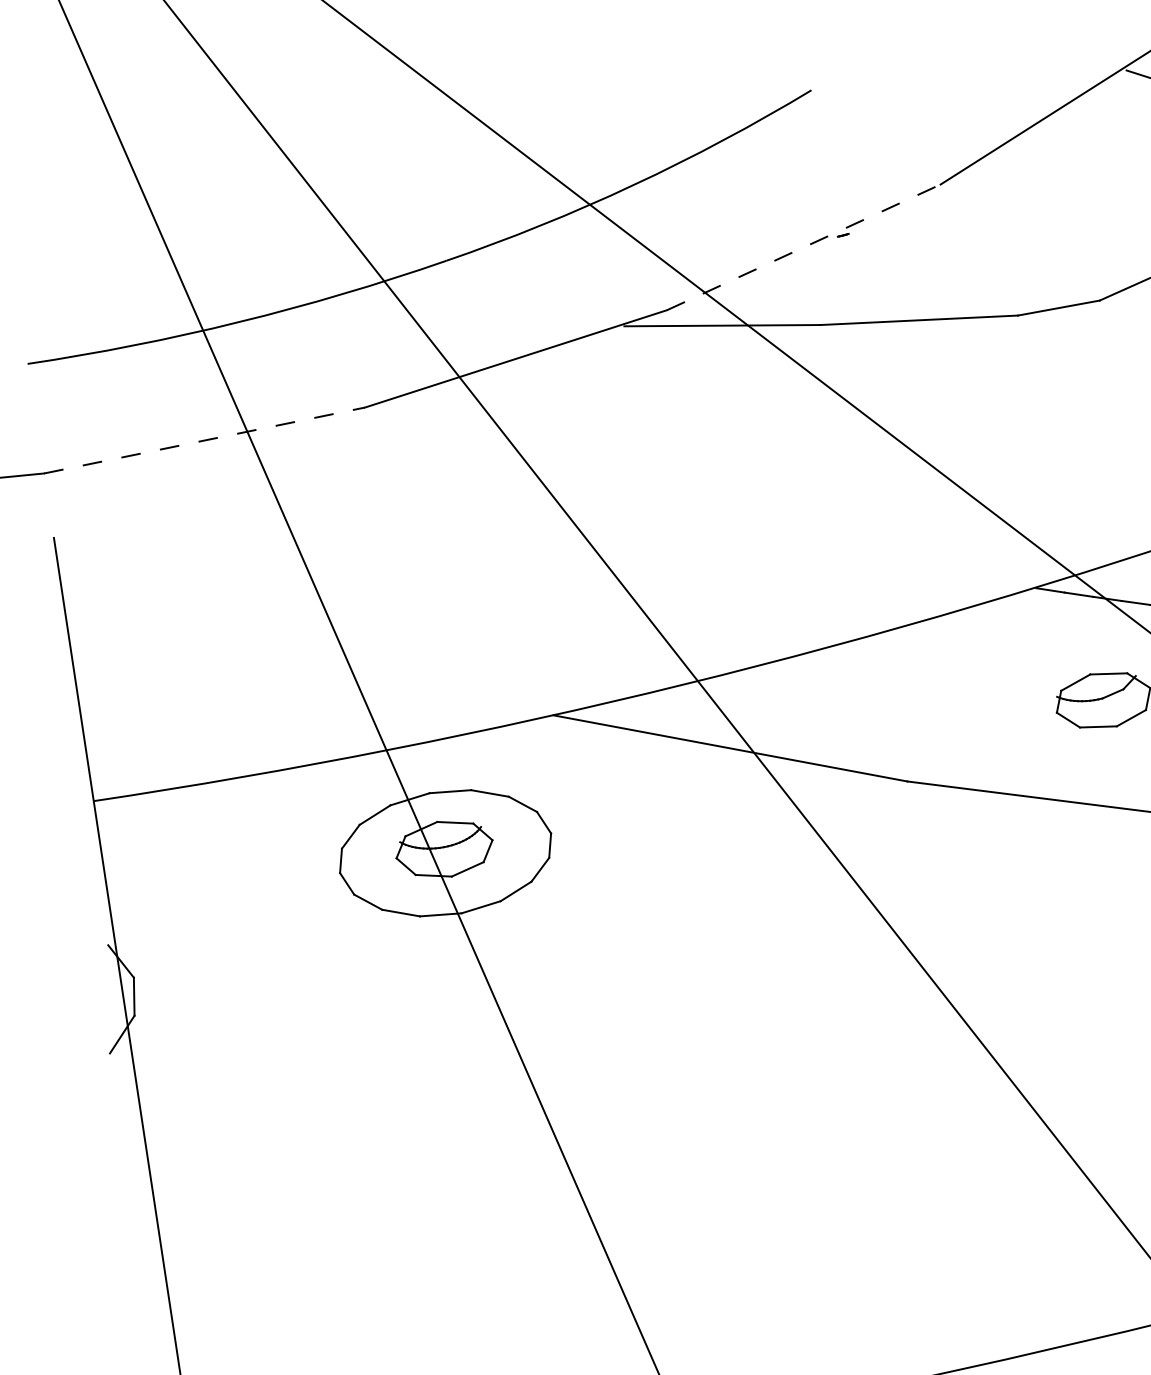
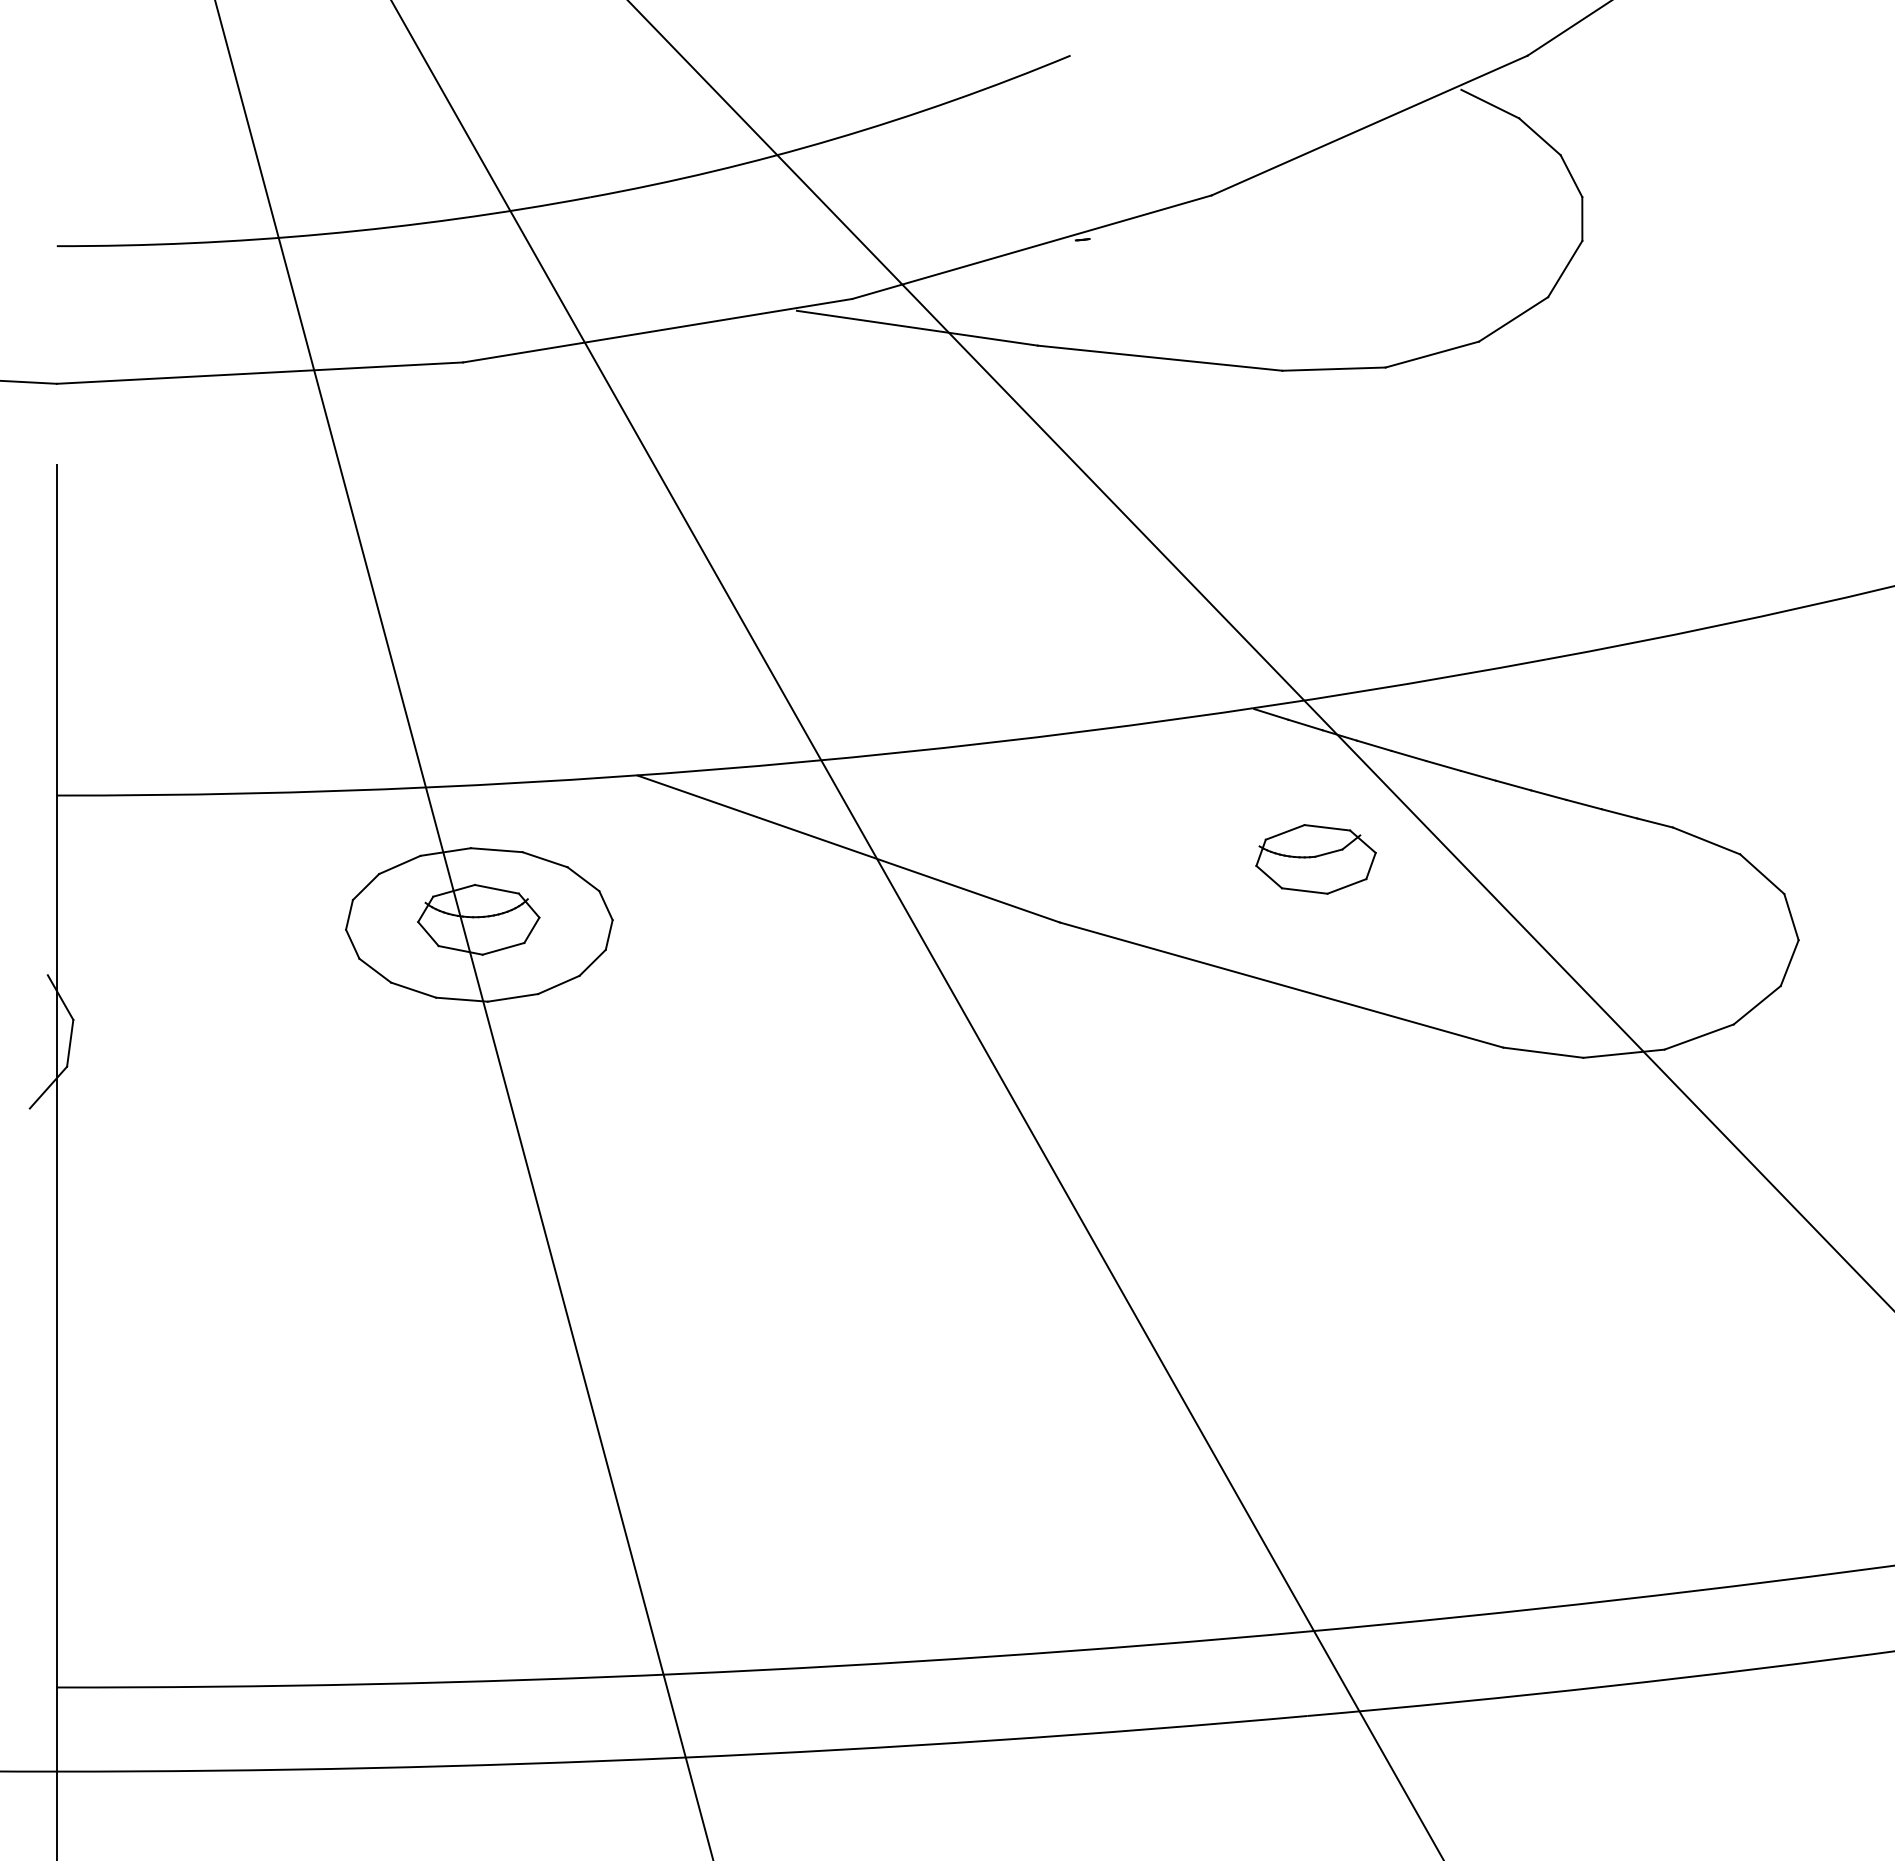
line: (804, 247) -> (1032, 247), dashed -> solid
line: (205, 440) -> (260, 373), dashed -> solid

